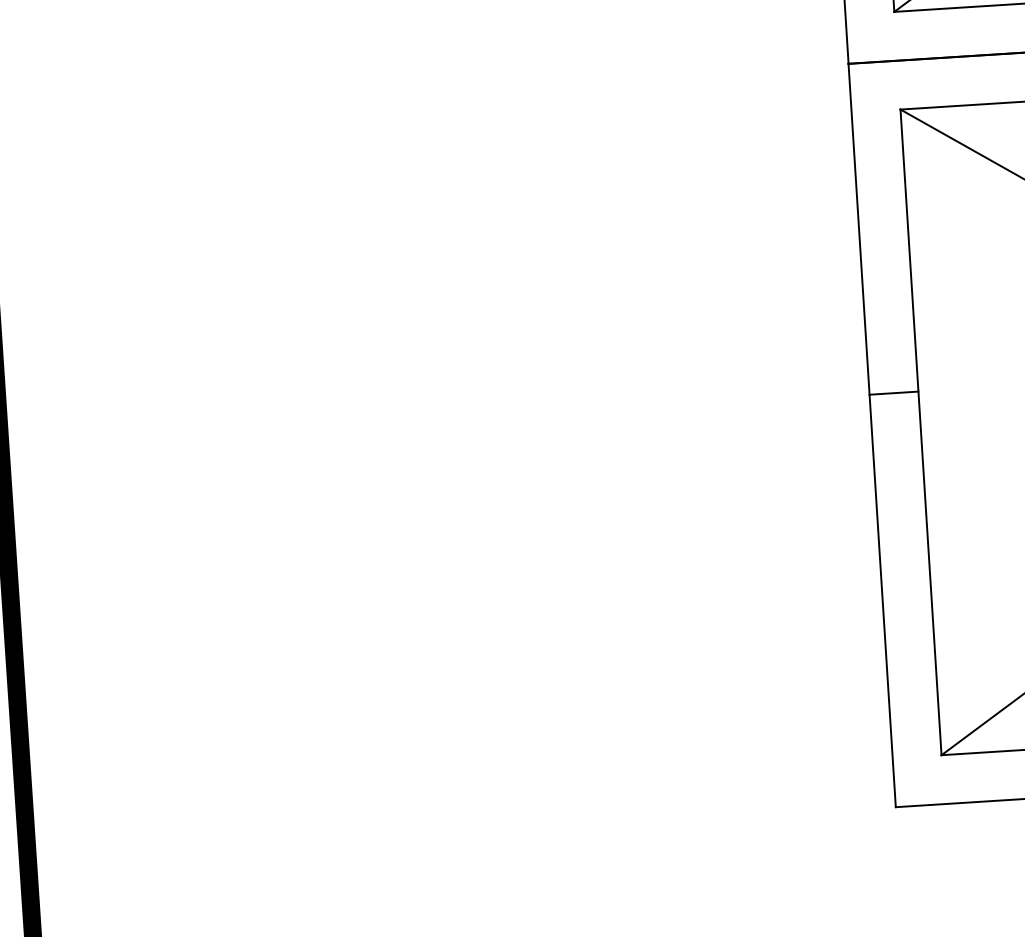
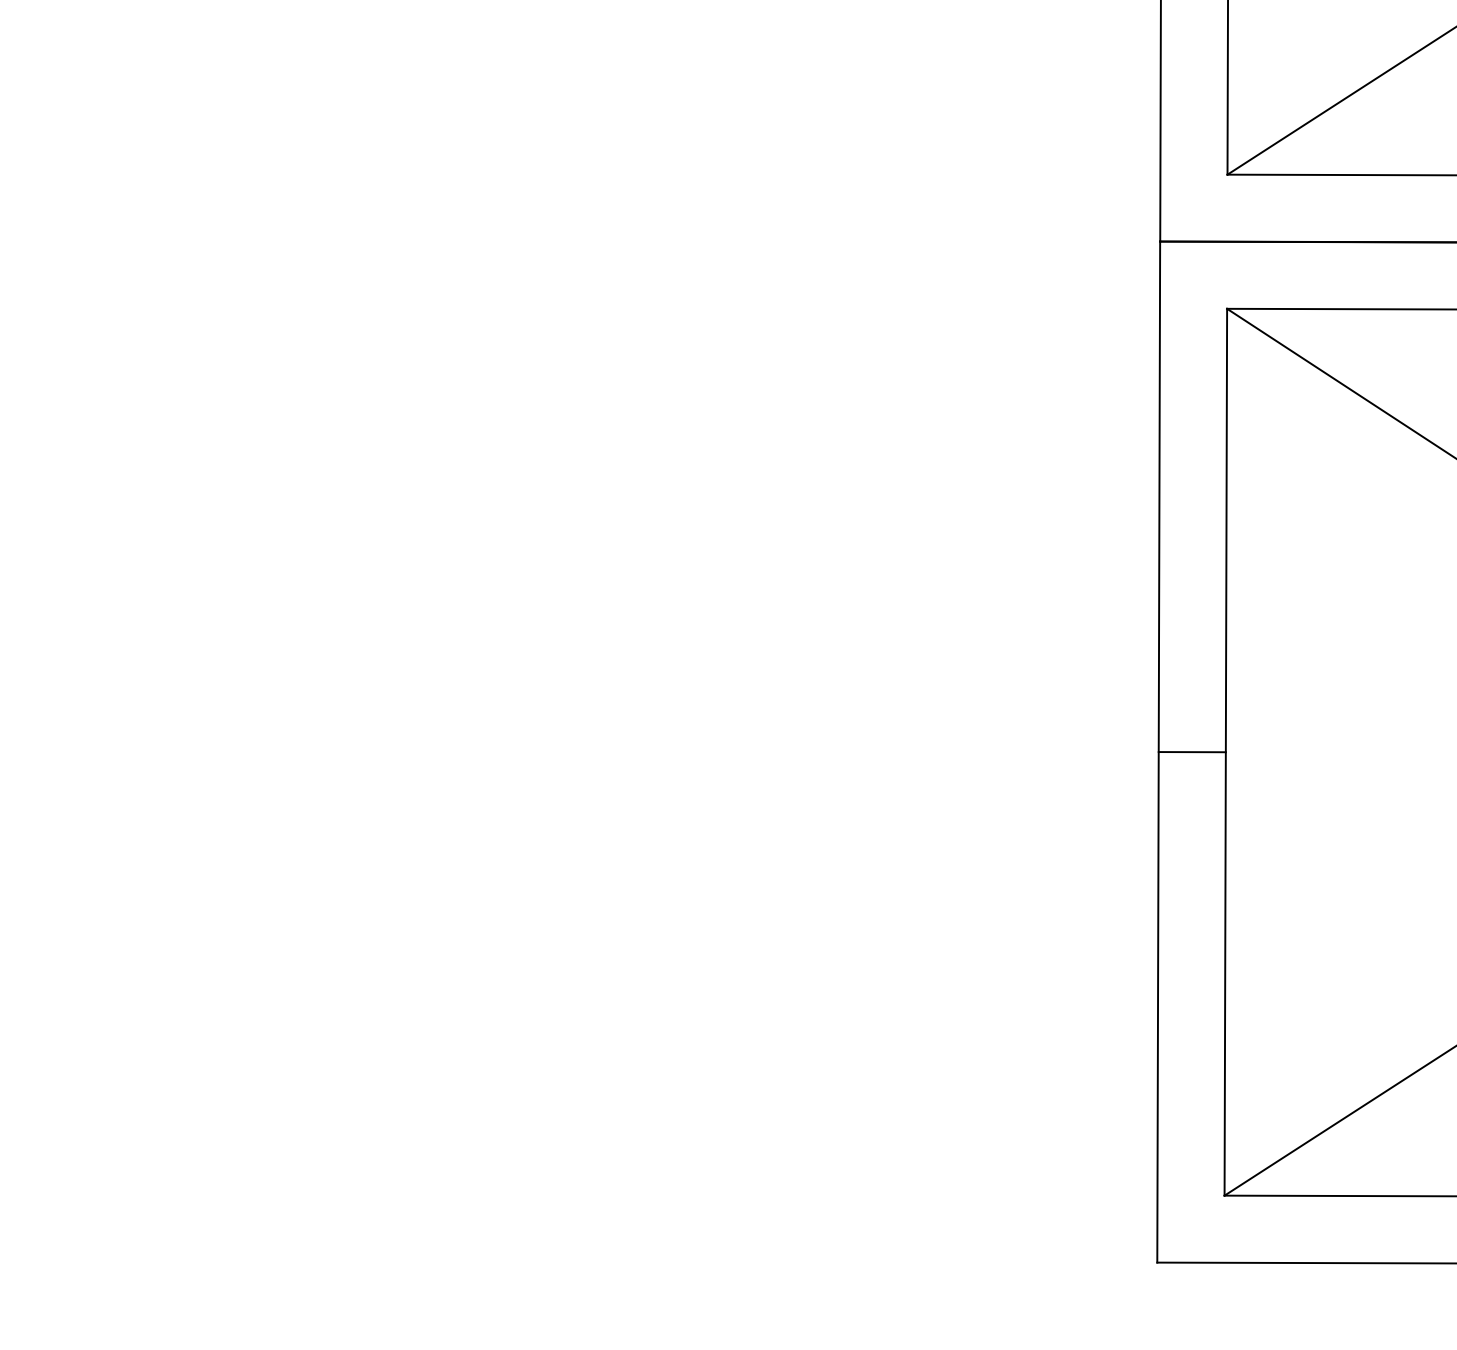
line: (893, 393) -> (1191, 752), moved

